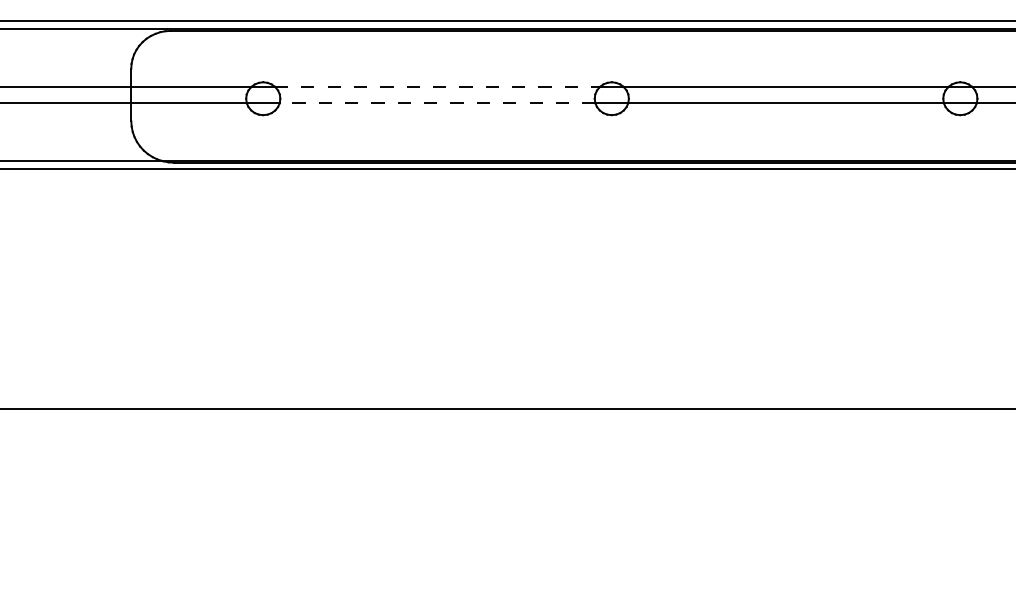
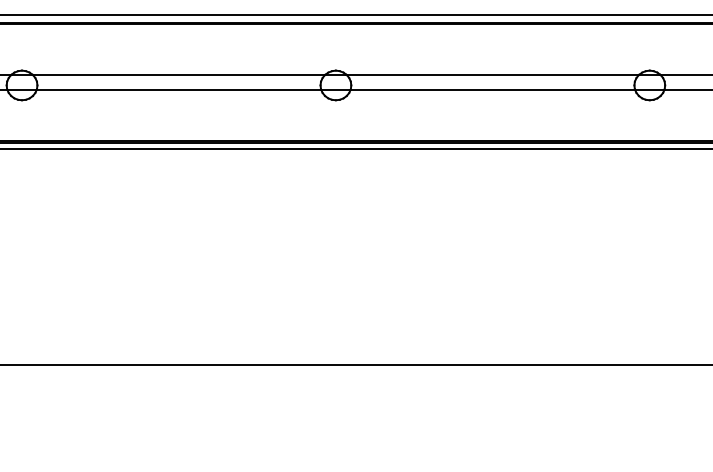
line: (437, 86) -> (178, 74), dashed -> solid
line: (437, 103) -> (178, 89), dashed -> solid

